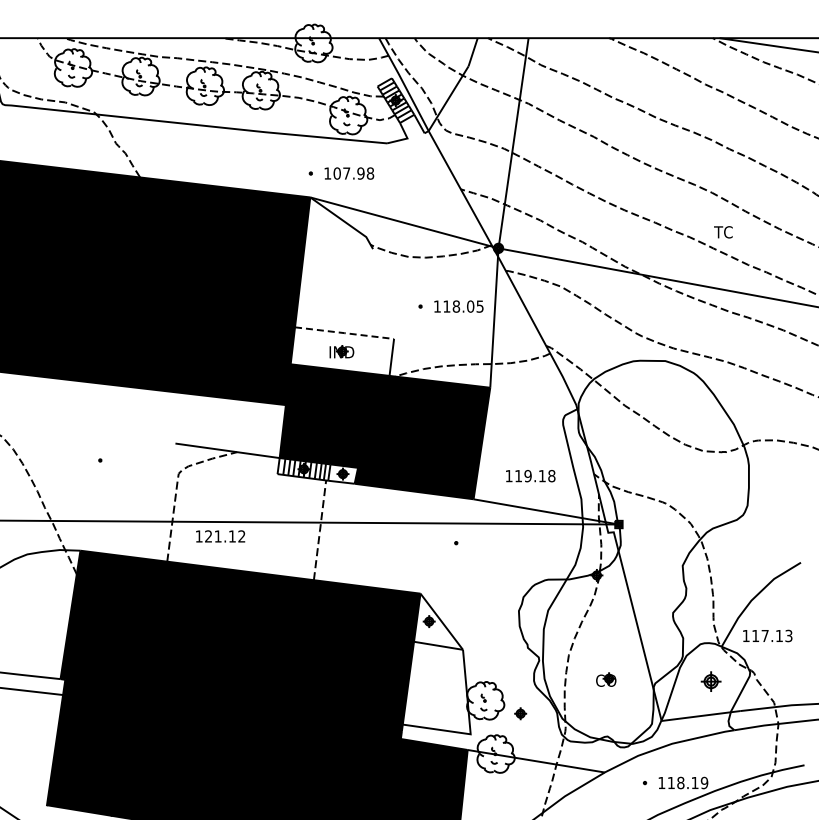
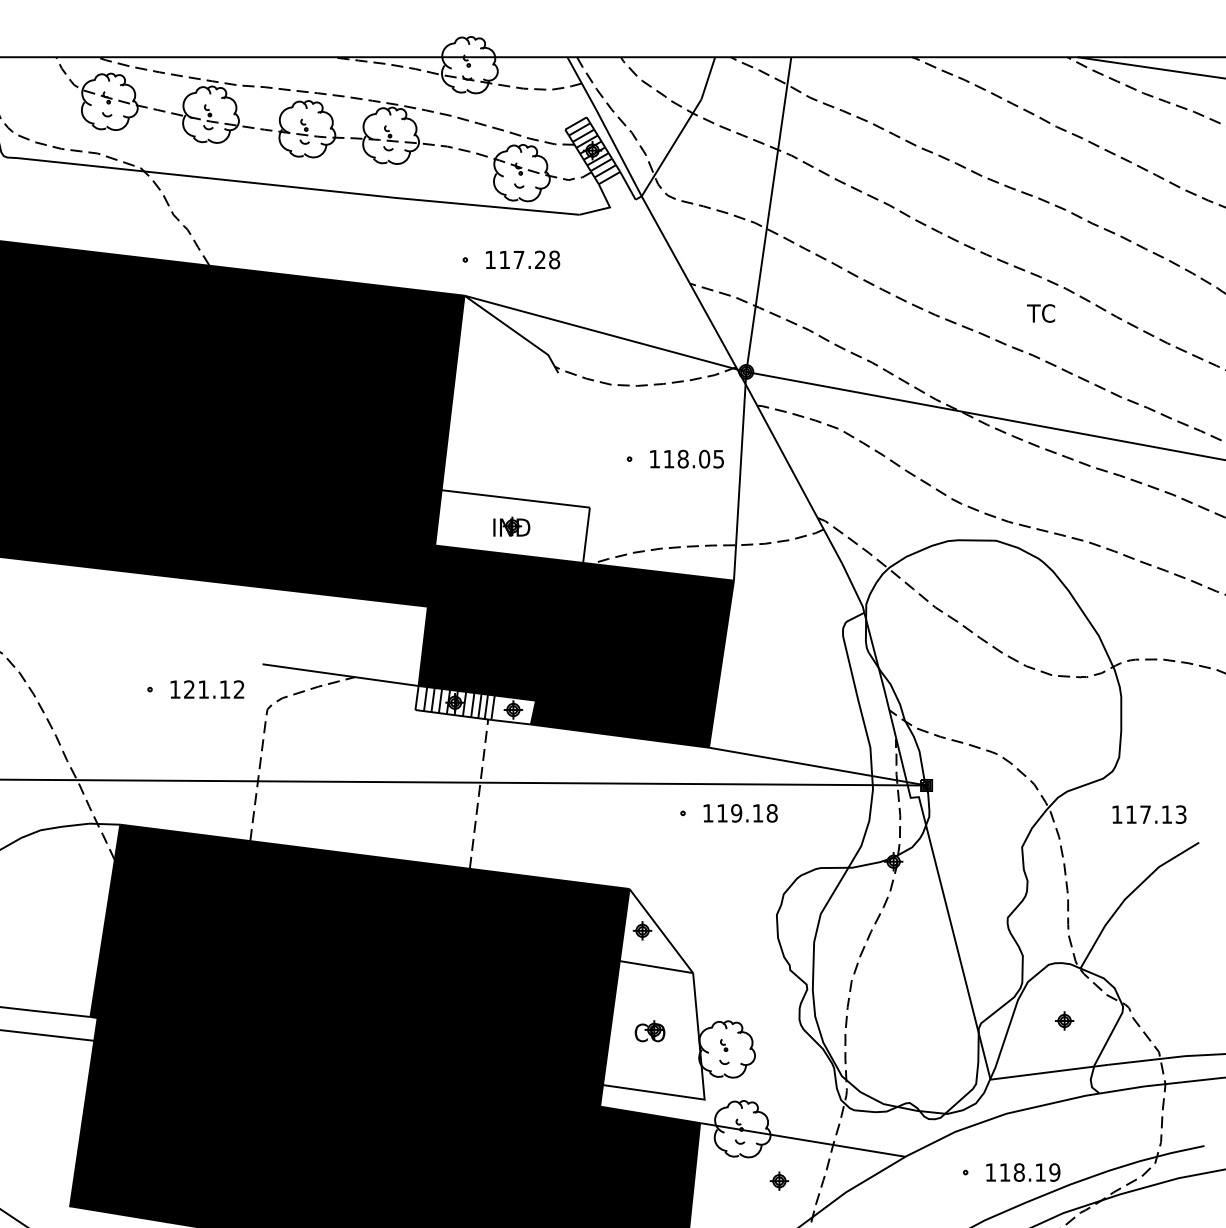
text: (348, 173) -> (521, 259), 107.98 -> 117.28
text: (723, 232) -> (1041, 313), moved
line: (344, 333) -> (515, 499), dashed -> solid
text: (530, 476) -> (740, 813), moved
text: (220, 536) -> (207, 689), moved
text: (767, 635) -> (1149, 813), moved
part: (606, 679) -> (650, 1031), moved
part: (710, 681) -> (1063, 1020), size x0.62
part: (520, 713) -> (779, 1180), moved

